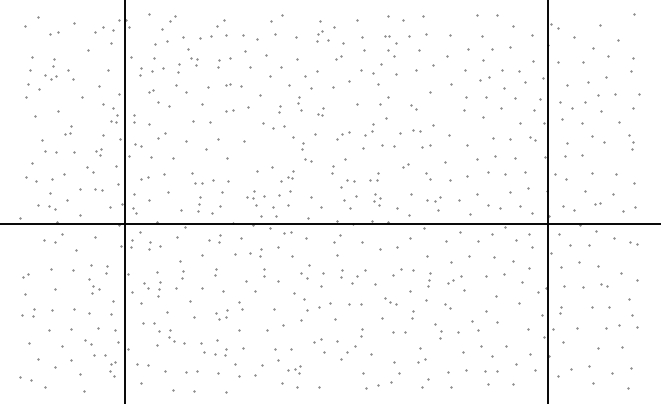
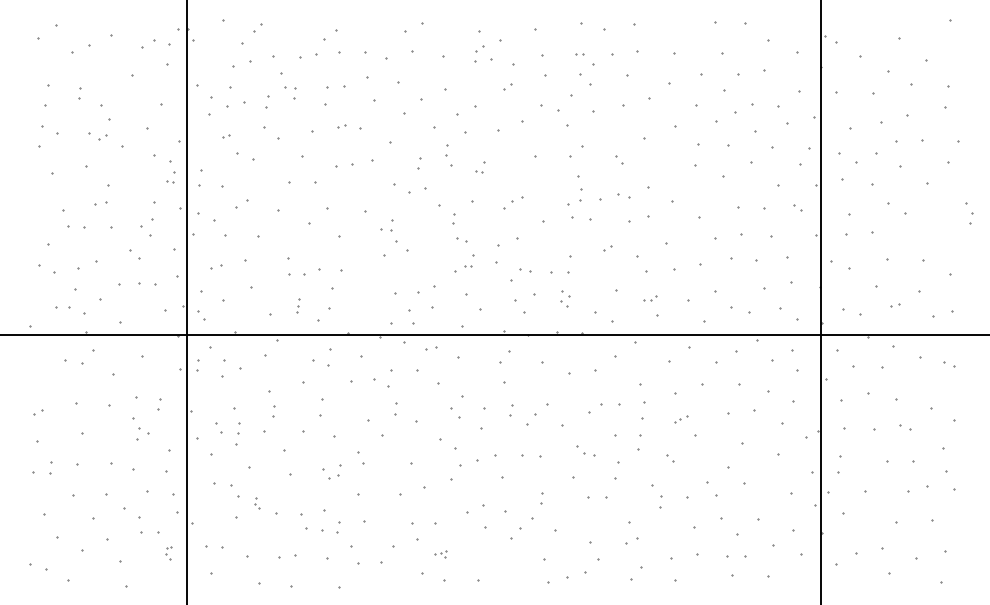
part: (54, 33) -> (81, 50), size x1.6
part: (218, 63) -> (327, 94), size x1.6
part: (140, 71) -> (210, 106), size x1.6
part: (50, 77) -> (97, 136), moved
part: (484, 78) -> (725, 117), size x1.6
part: (229, 110) -> (343, 165), size x1.6
part: (134, 118) -> (201, 177), size x1.6
part: (369, 129) -> (575, 196), moved
part: (68, 130) -> (102, 195), size x1.6
part: (631, 142) -> (969, 213), moved
part: (138, 145) -> (207, 217), size x1.6
part: (426, 146) -> (638, 219), size x1.6
part: (98, 152) -> (147, 228), size x1.6
part: (332, 169) -> (497, 253), size x1.6
part: (287, 176) -> (465, 264), moved
part: (374, 176) -> (560, 264), size x1.6
part: (428, 176) -> (641, 264), size x1.6
part: (198, 183) -> (297, 274), size x1.6
part: (98, 189) -> (147, 283), size x1.6
part: (251, 198) -> (388, 231), moved
part: (433, 199) -> (649, 298), size x0.6
part: (199, 204) -> (298, 306), size x0.6
part: (52, 207) -> (78, 310), size x1.6
part: (219, 238) -> (328, 357), size x1.6
part: (149, 245) -> (223, 367), size x1.6
part: (260, 252) -> (390, 378), size x1.6
part: (215, 272) -> (322, 408), size x1.6
part: (429, 279) -> (643, 418), size x1.6
part: (454, 279) -> (680, 418), size x0.6
part: (560, 310) -> (839, 465), size x1.6
part: (412, 314) -> (617, 471), size x1.6
part: (171, 335) -> (256, 502), size x0.6
part: (317, 340) -> (475, 510), size x1.6
part: (88, 342) -> (132, 513), size x1.6
part: (112, 369) -> (168, 553), size x0.6
part: (294, 369) -> (441, 553), size x0.6

